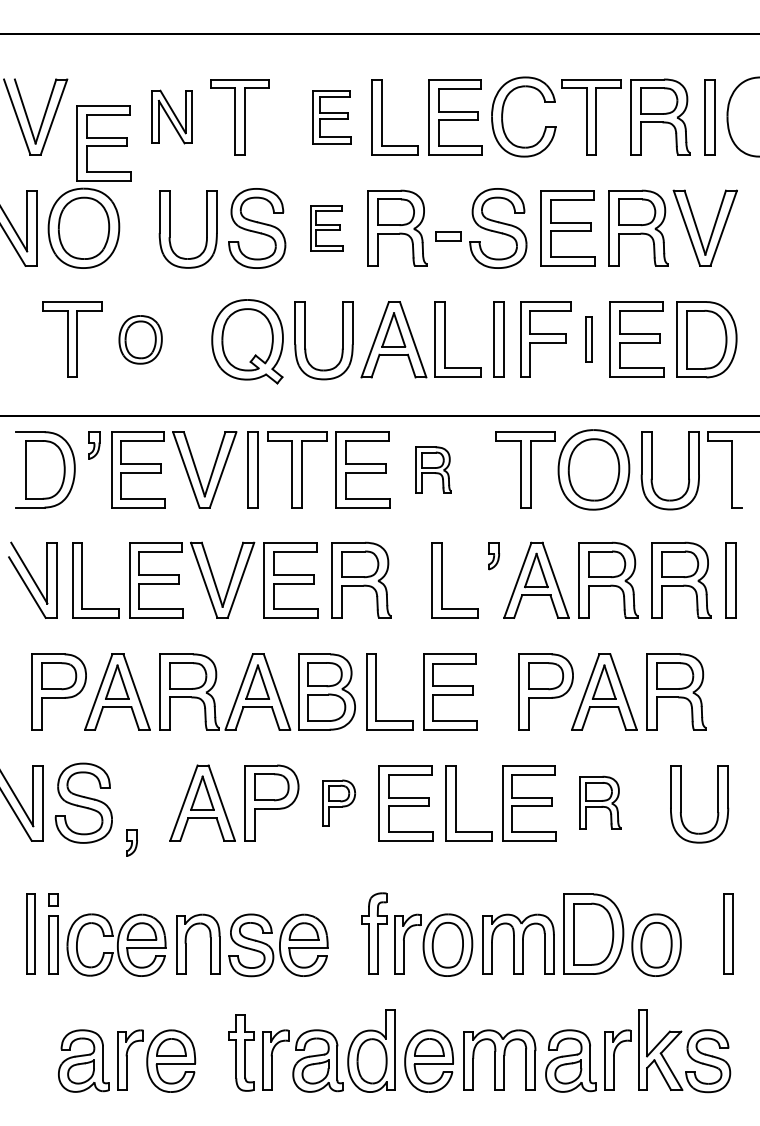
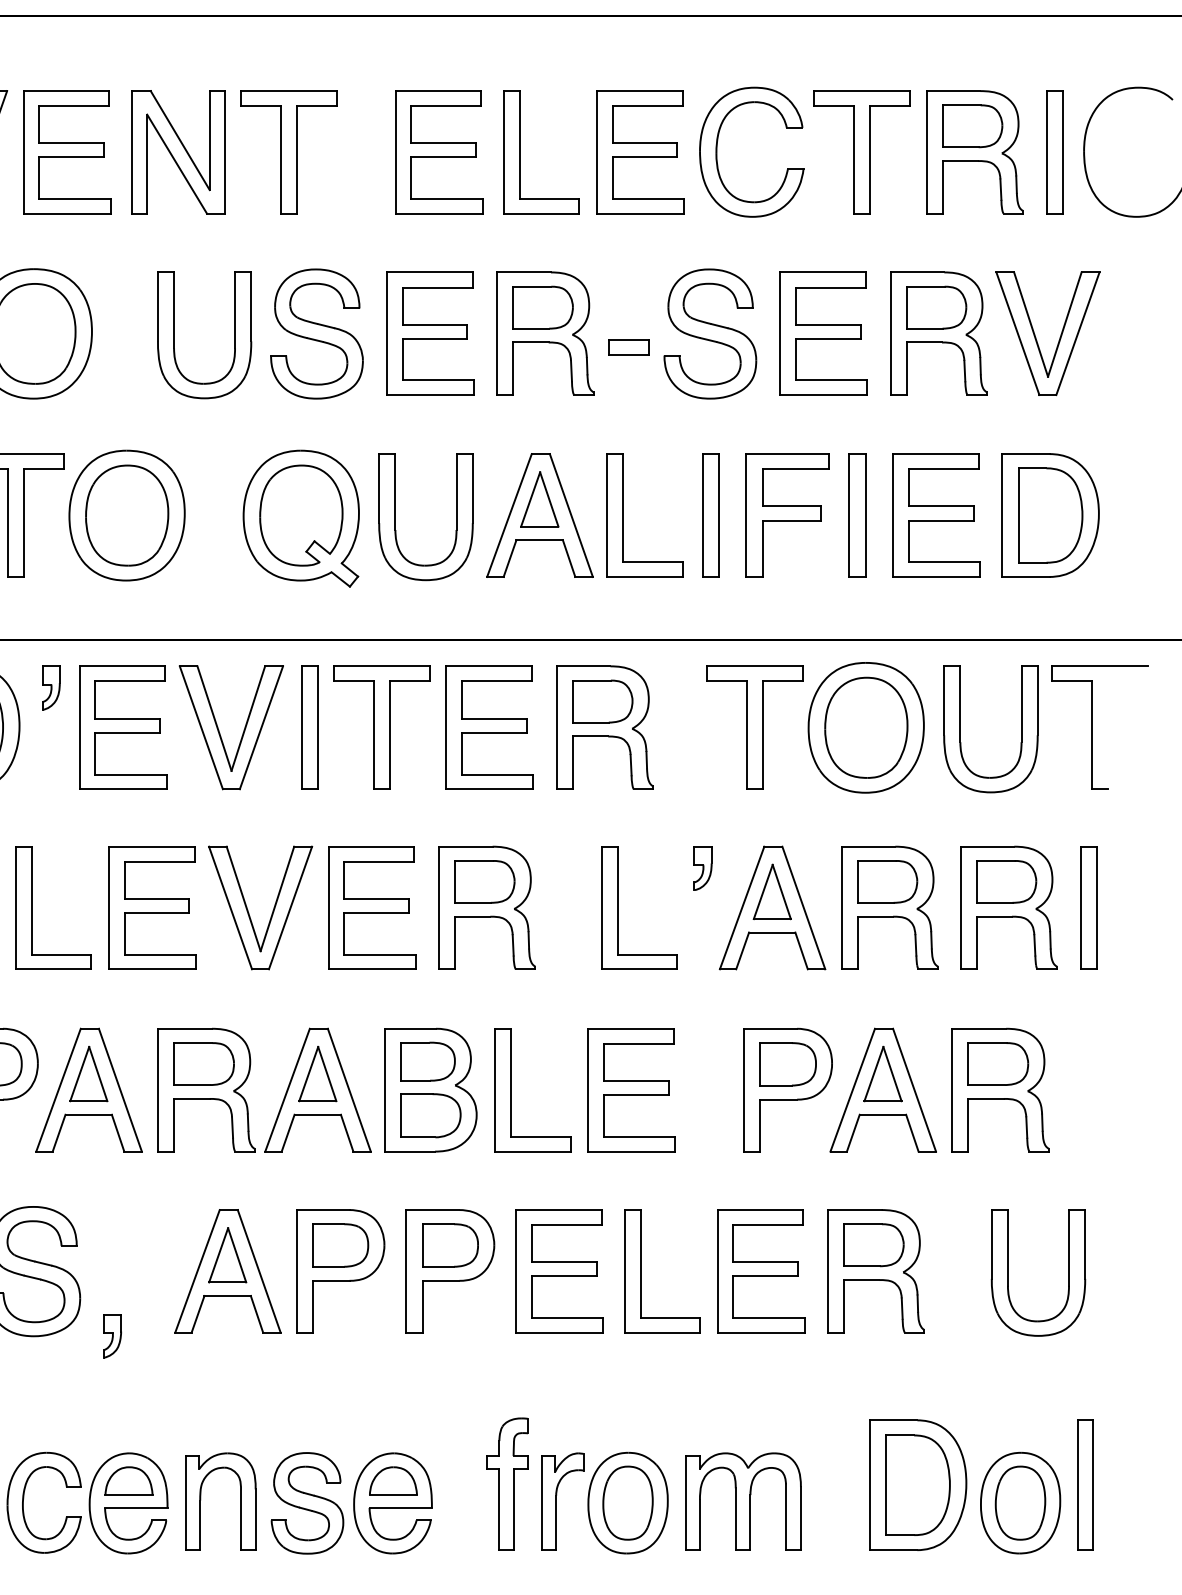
part: (172, 116) -> (178, 151), size x1.43
part: (331, 117) -> (438, 153), size x1.43
part: (103, 143) -> (66, 153), moved
part: (326, 228) -> (430, 334), size x1.67
part: (140, 339) -> (126, 515), size x1.67
part: (588, 339) -> (857, 515), size x1.67
part: (433, 469) -> (604, 727), size x1.67
part: (338, 802) -> (449, 1270), size x1.67
part: (600, 802) -> (876, 1270), size x1.43
part: (622, 934) -> (965, 1485), moved

